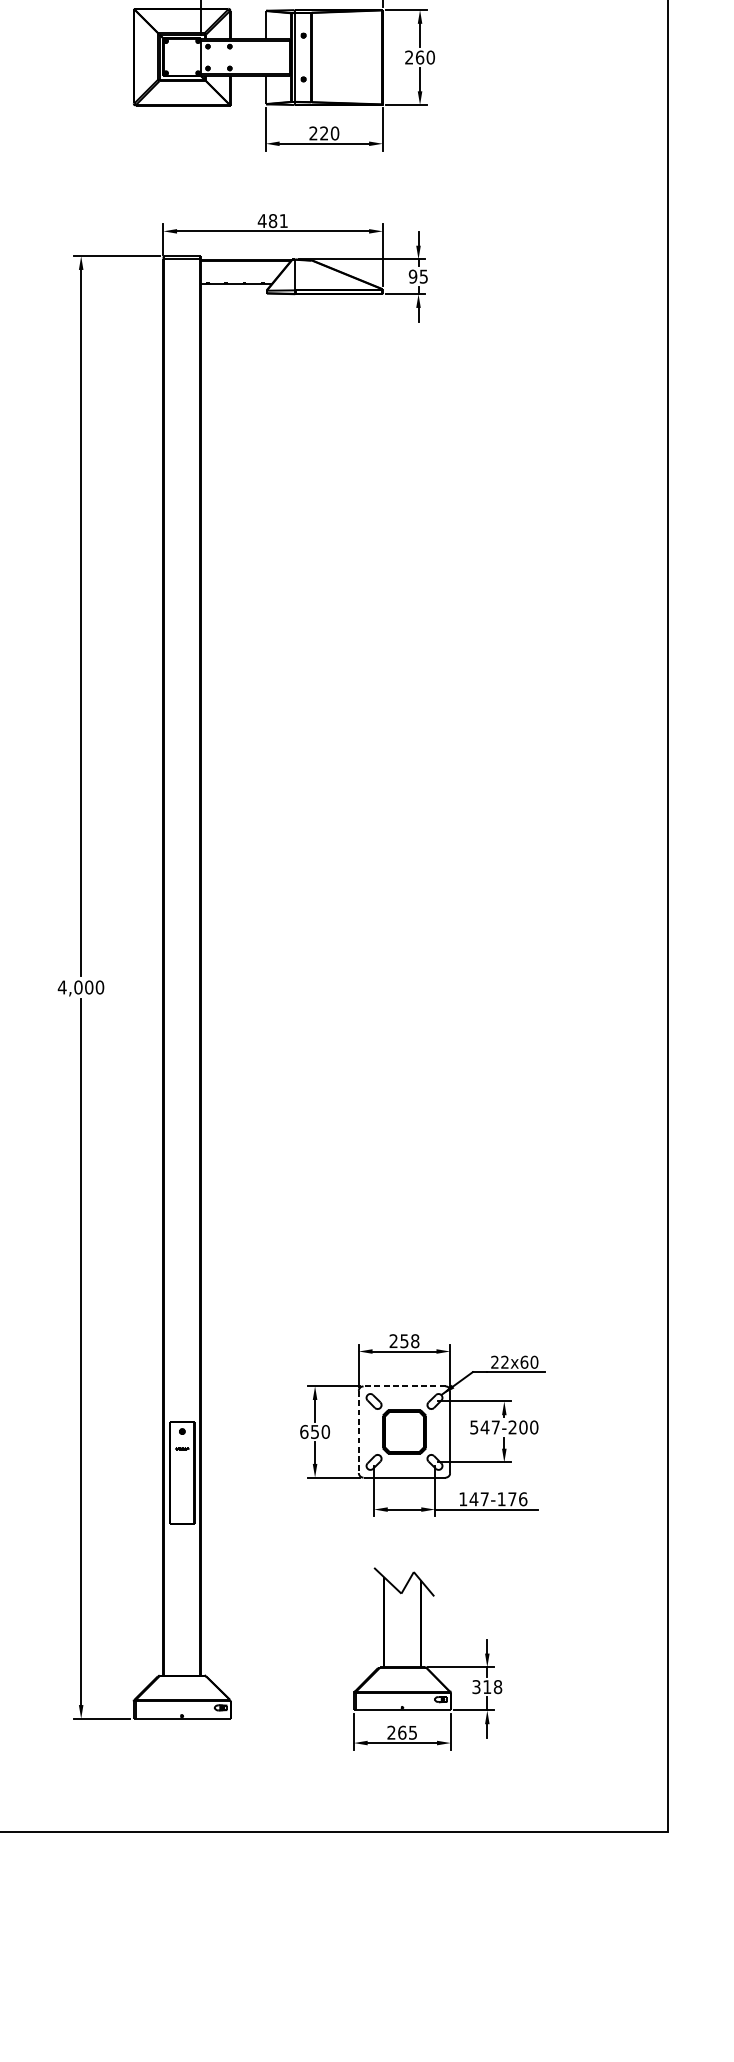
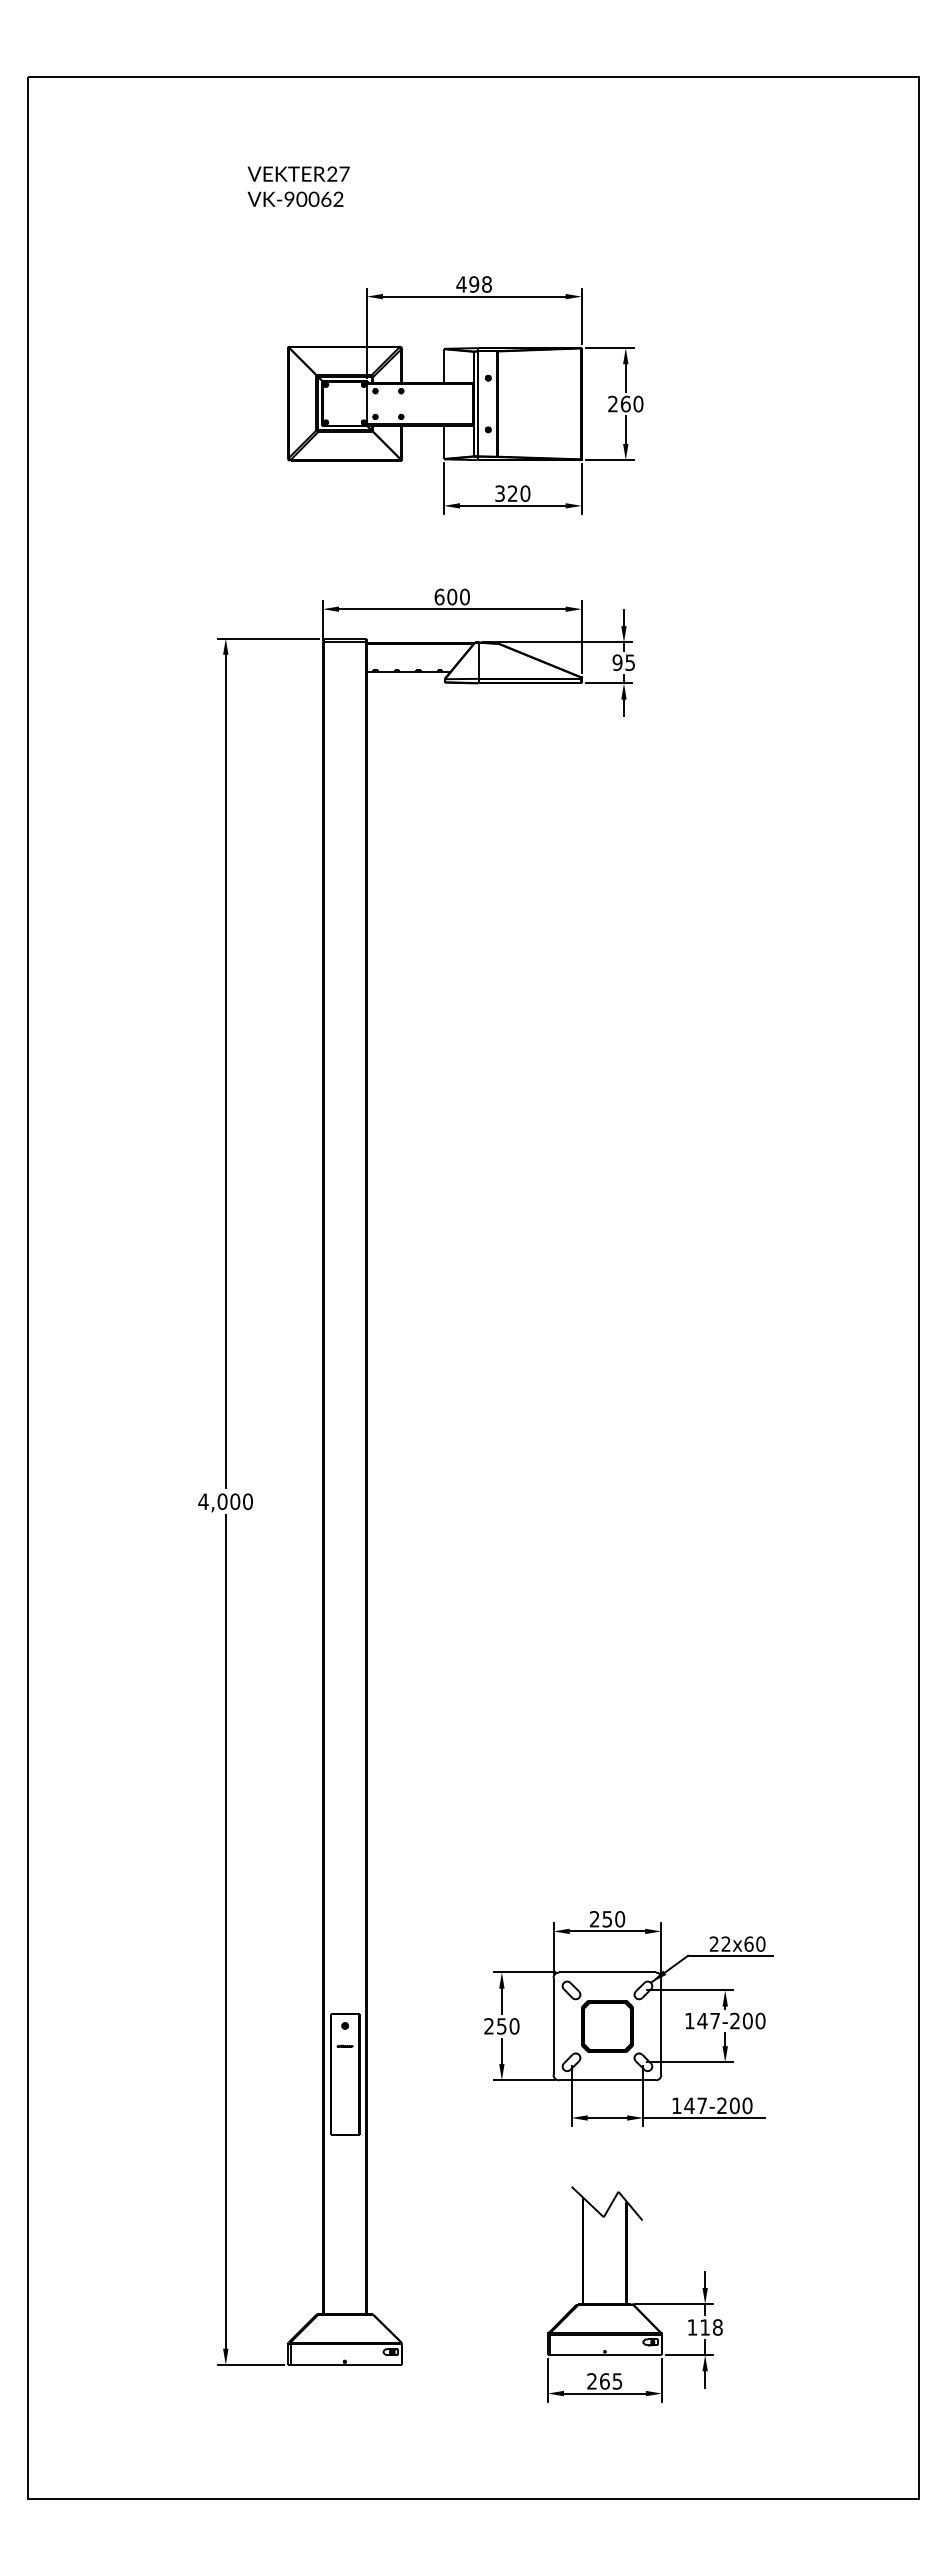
text: (313, 133) -> (499, 493), 220 -> 320
text: (272, 220) -> (451, 596), 481 -> 600
text: (415, 1341) -> (620, 1919), 258 -> 250
line: (403, 1386) -> (606, 1972), dashed -> solid
text: (474, 1427) -> (689, 2021), 547-200 -> 147-200
text: (304, 1432) -> (489, 2026), 650 -> 250
line: (358, 1432) -> (553, 2026), dashed -> solid
text: (512, 1499) -> (734, 2105), 147-176 -> 147-200
text: (476, 1687) -> (692, 2327), 318 -> 118

